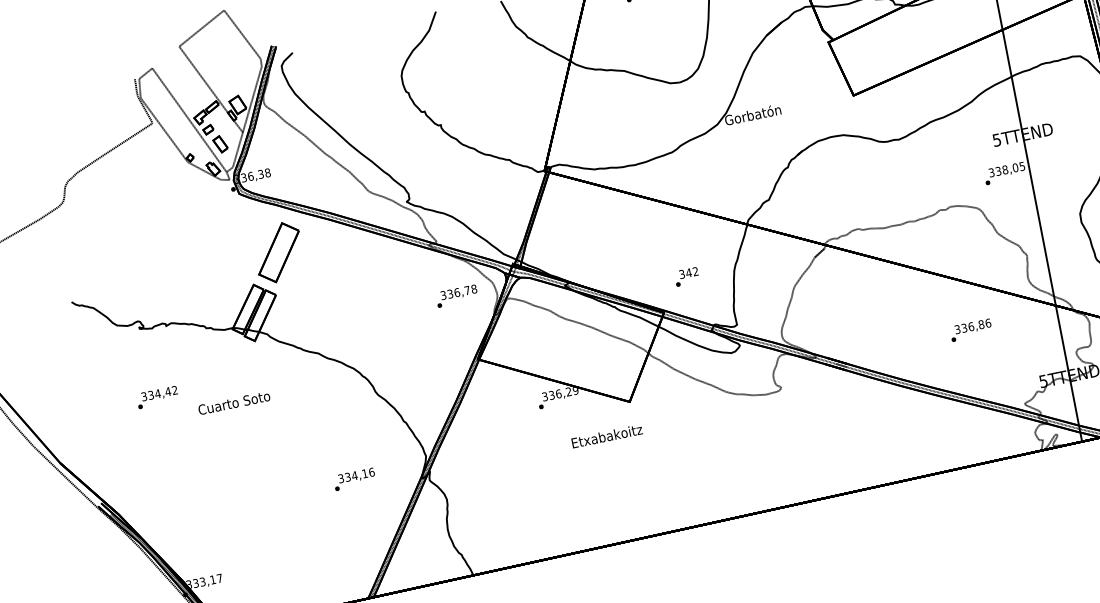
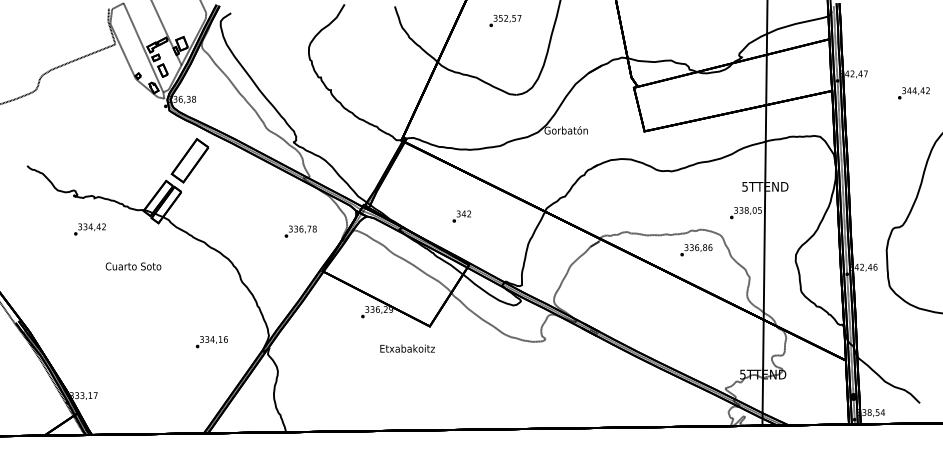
text: (686, 276) -> (461, 216), moved
text: (456, 296) -> (300, 231), moved
text: (971, 330) -> (696, 250), moved
text: (156, 397) -> (89, 229), moved

